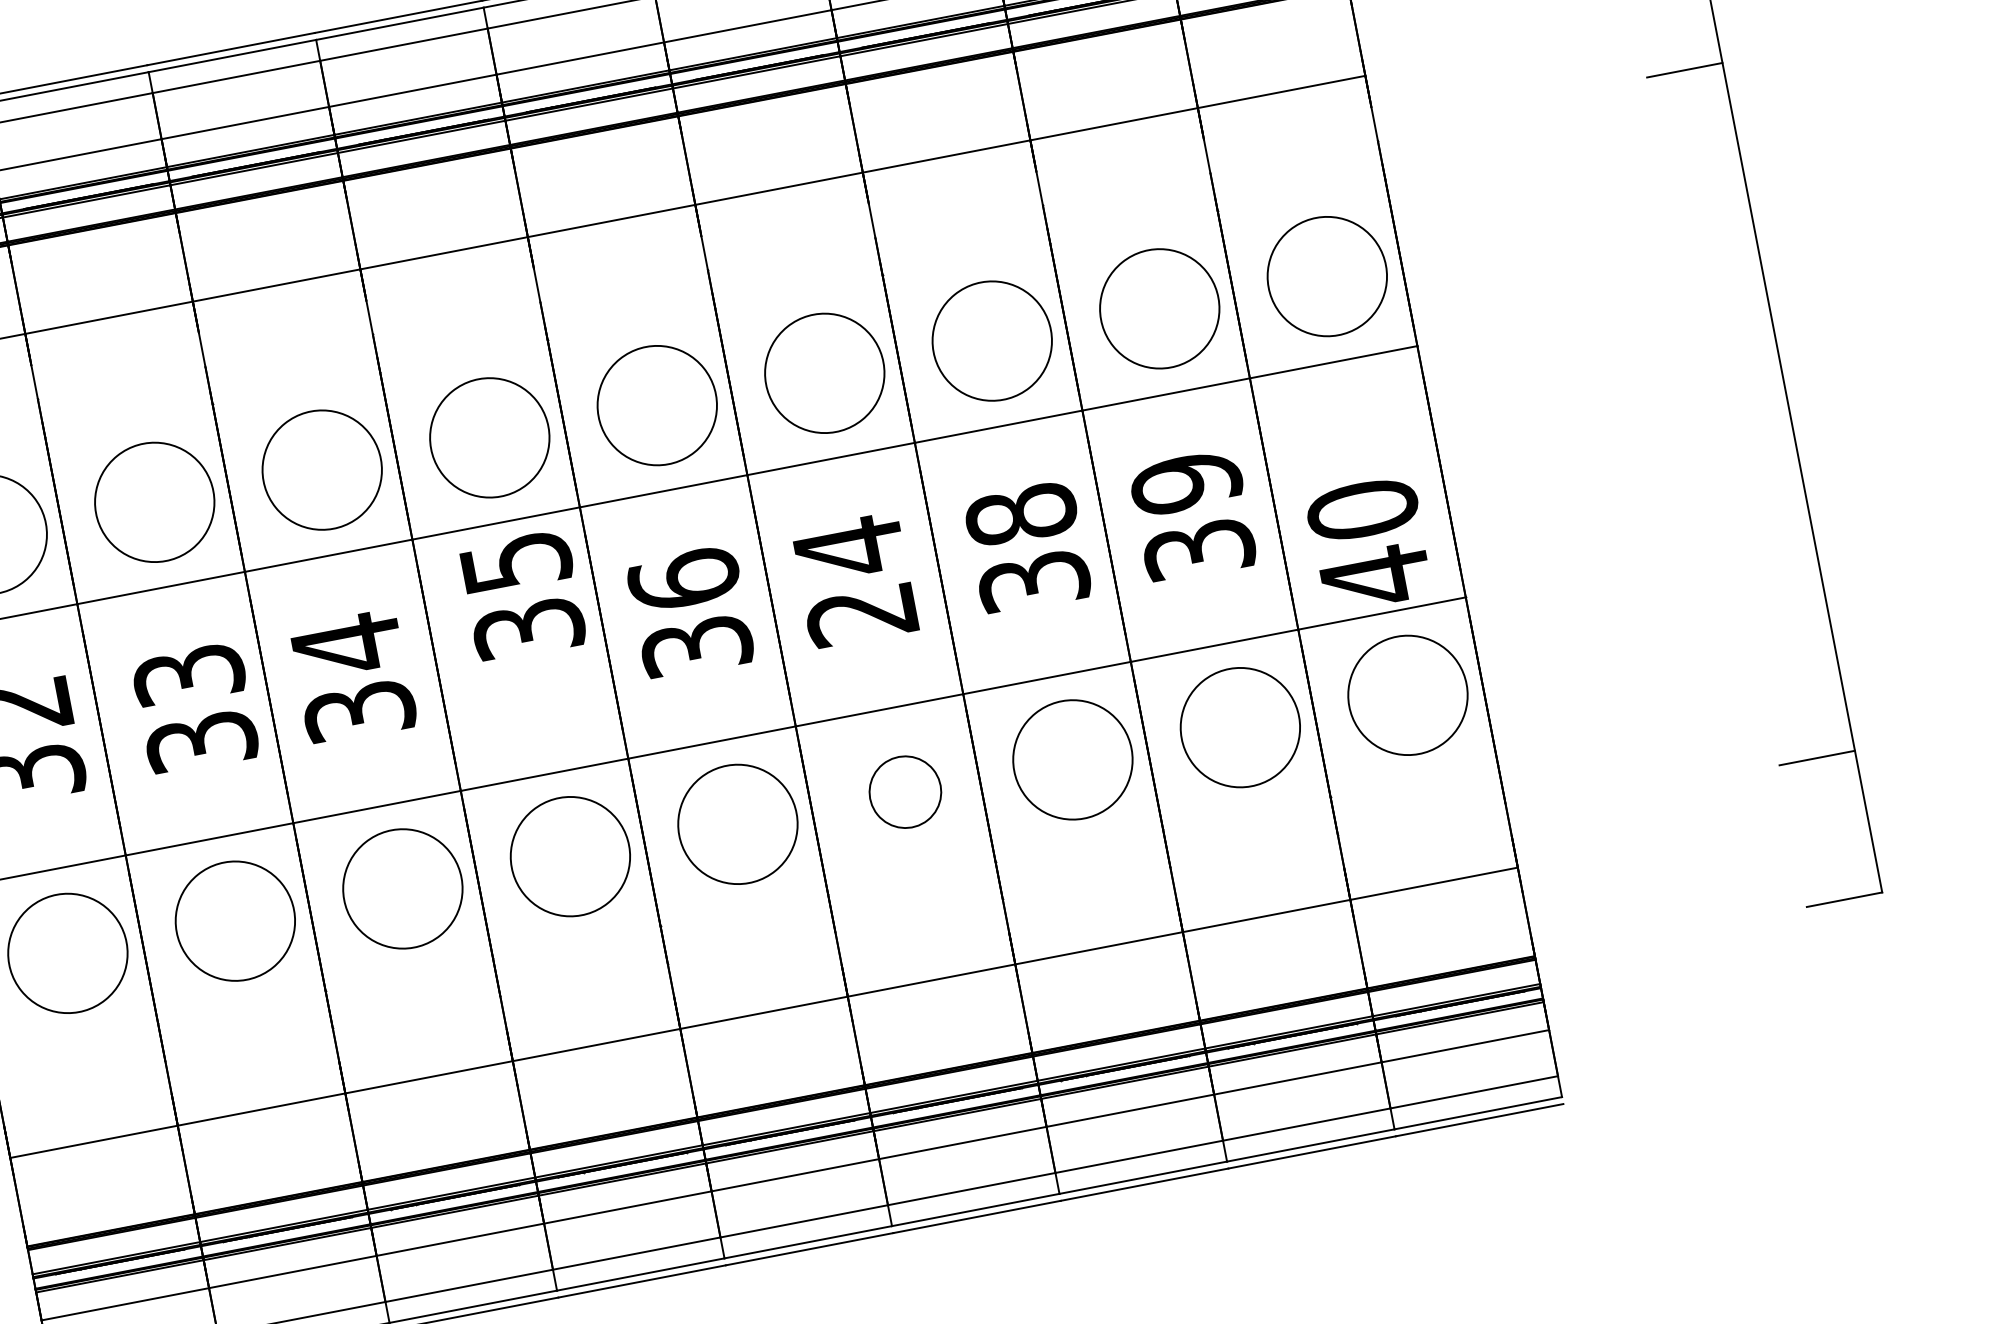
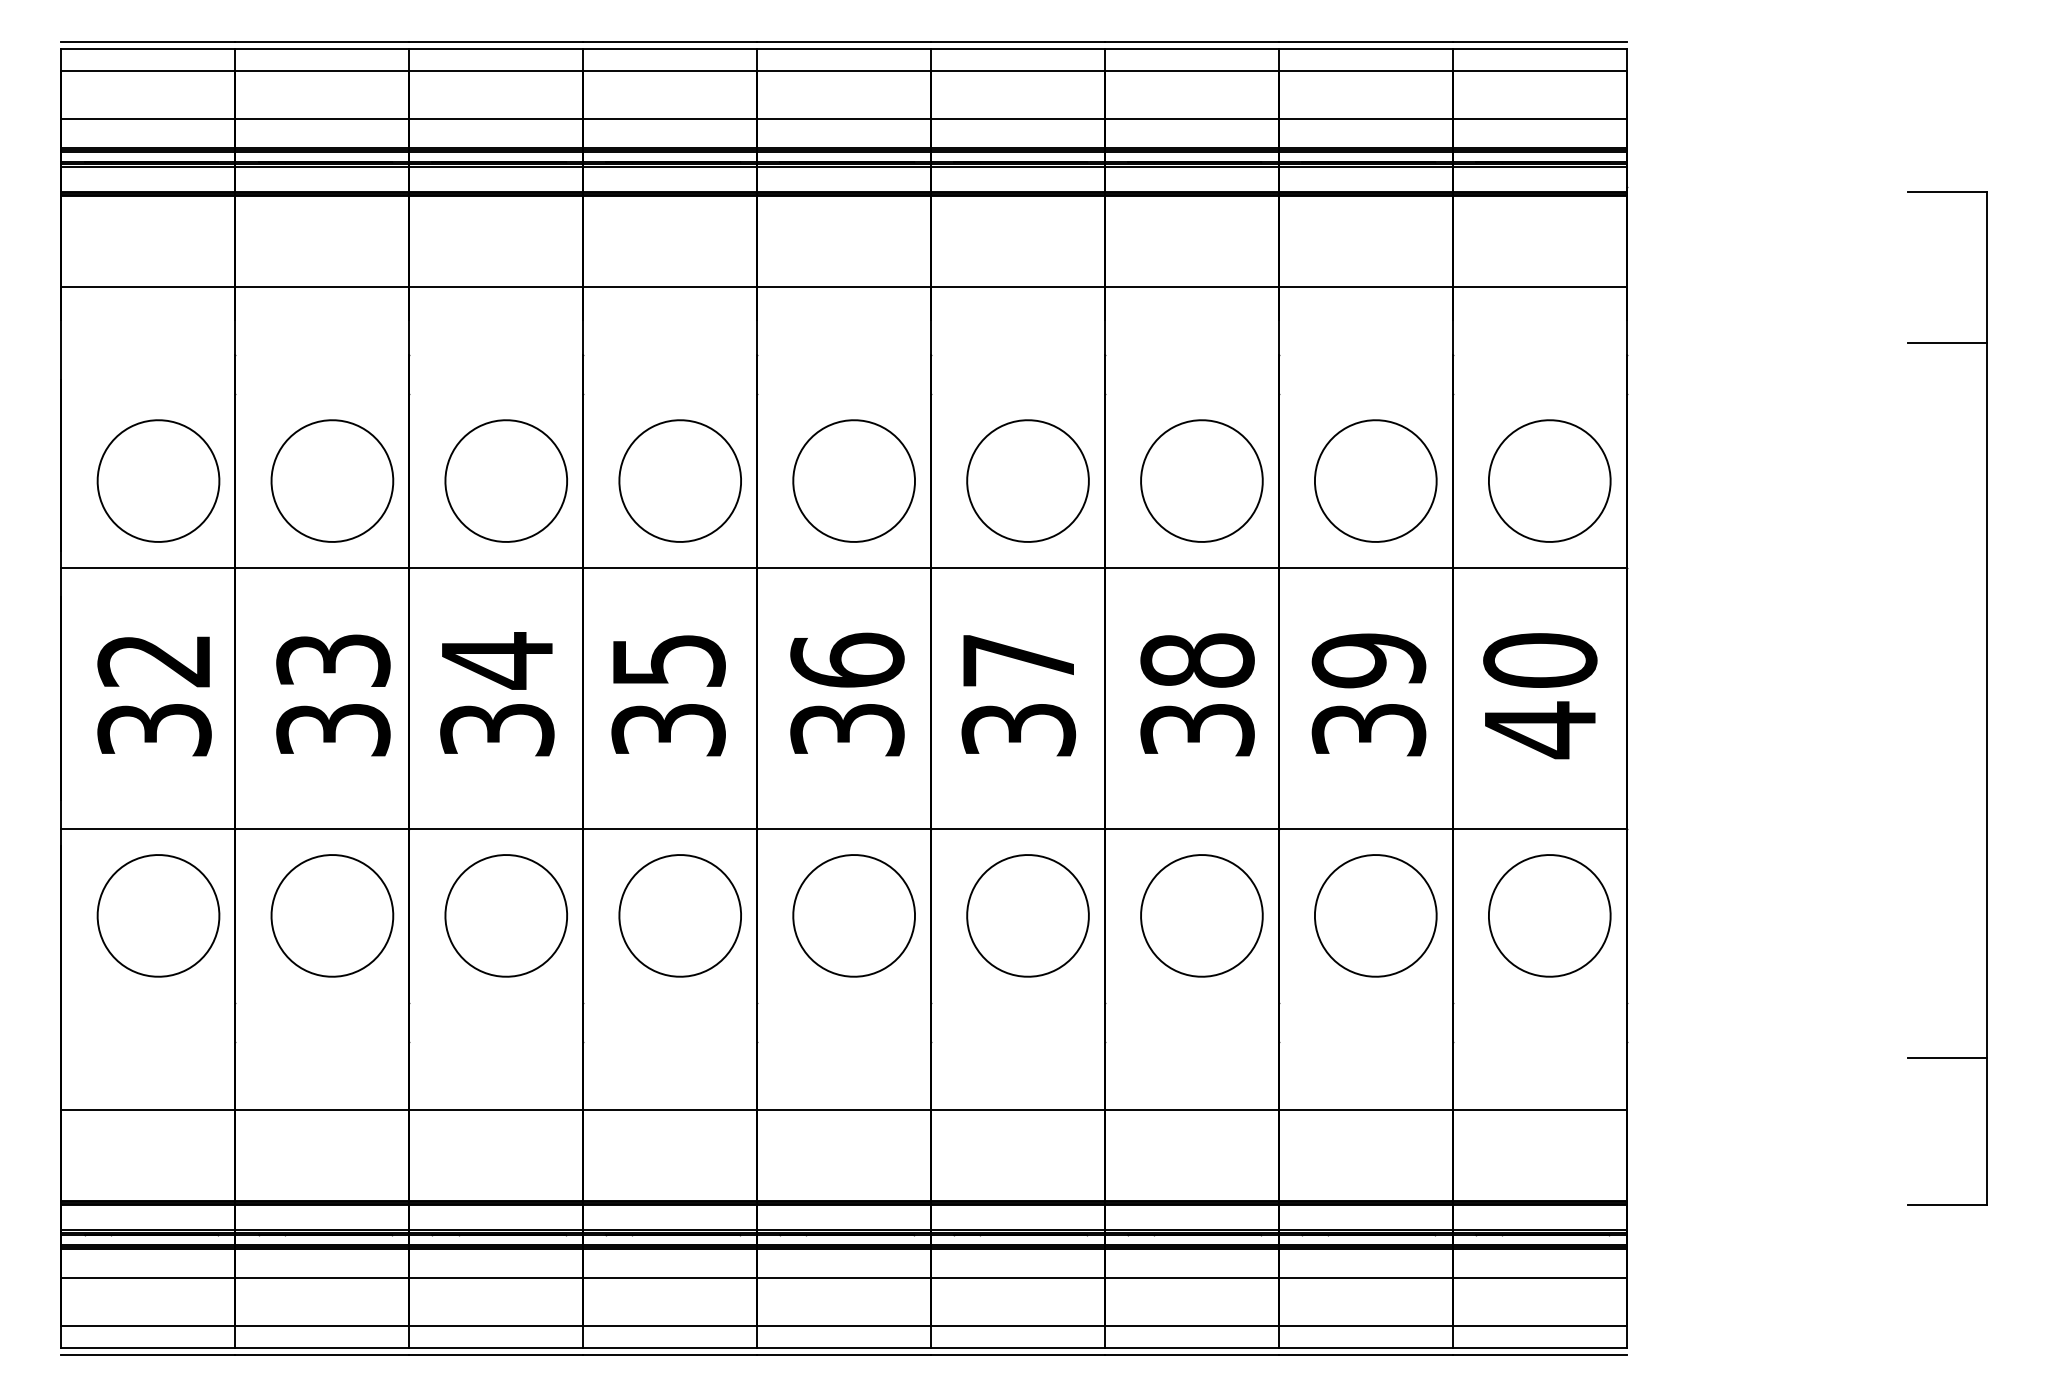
text: (1369, 544) -> (1540, 696), moved
text: (855, 580) -> (1018, 694), 24 -> 37
text: (522, 595) -> (668, 695), moved
part: (904, 791) -> (1027, 915), size x1.67

